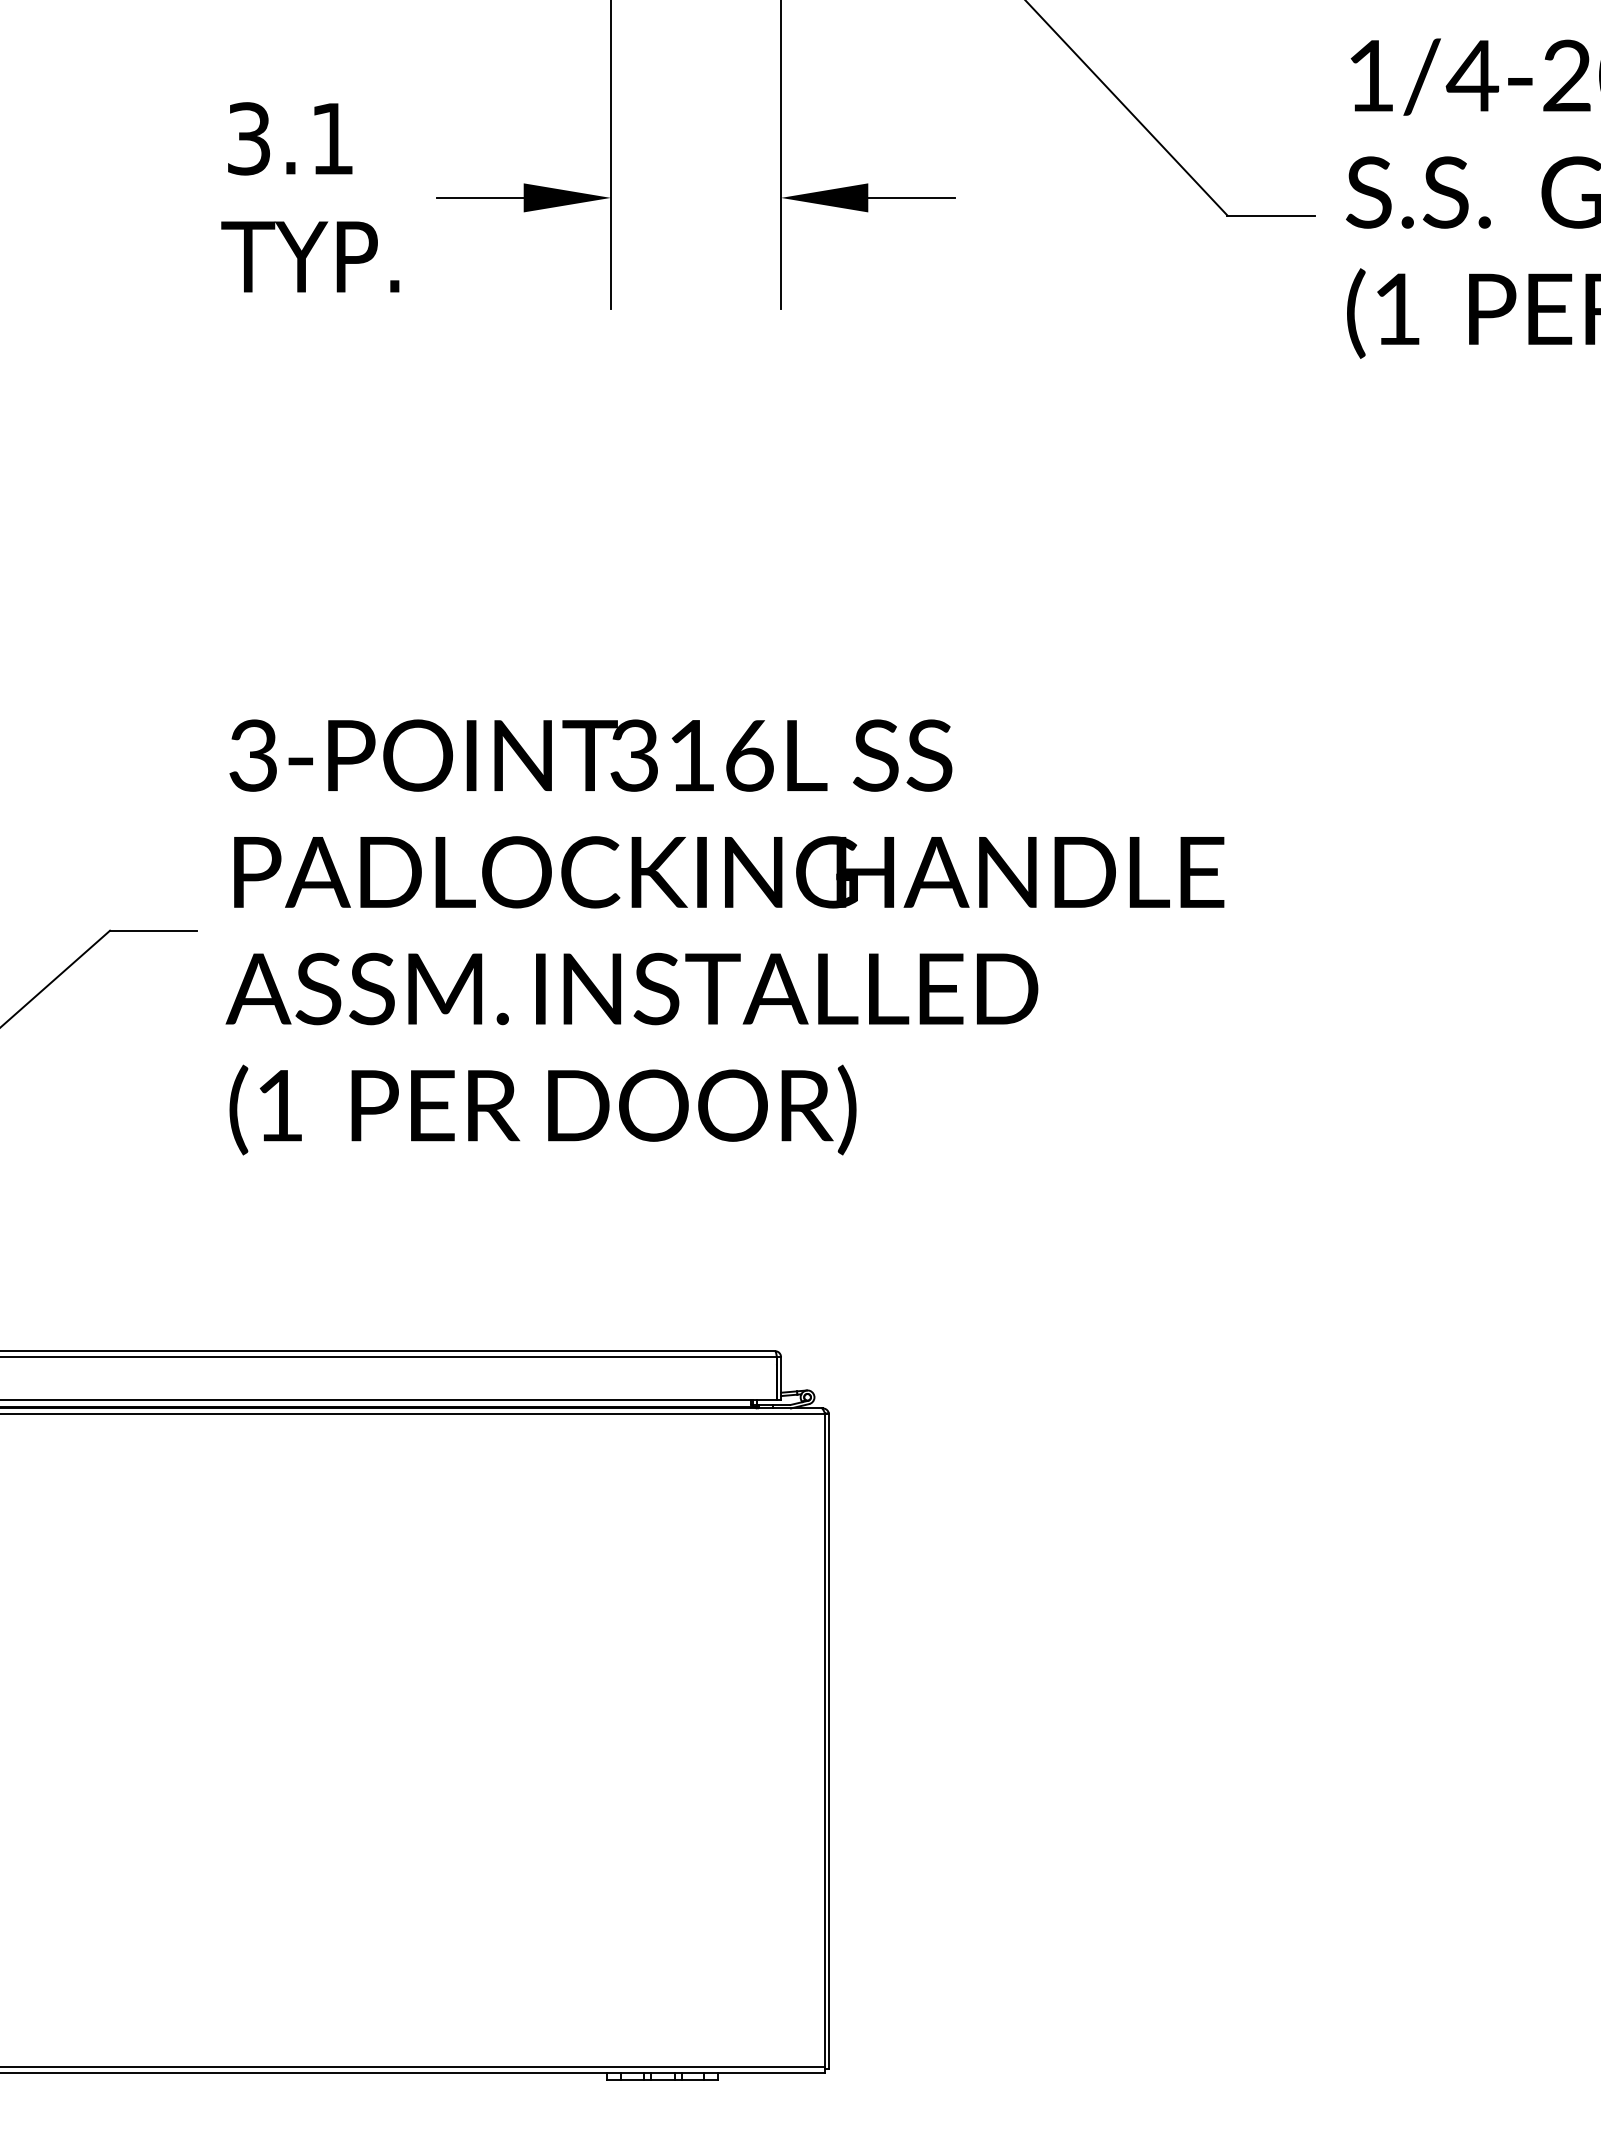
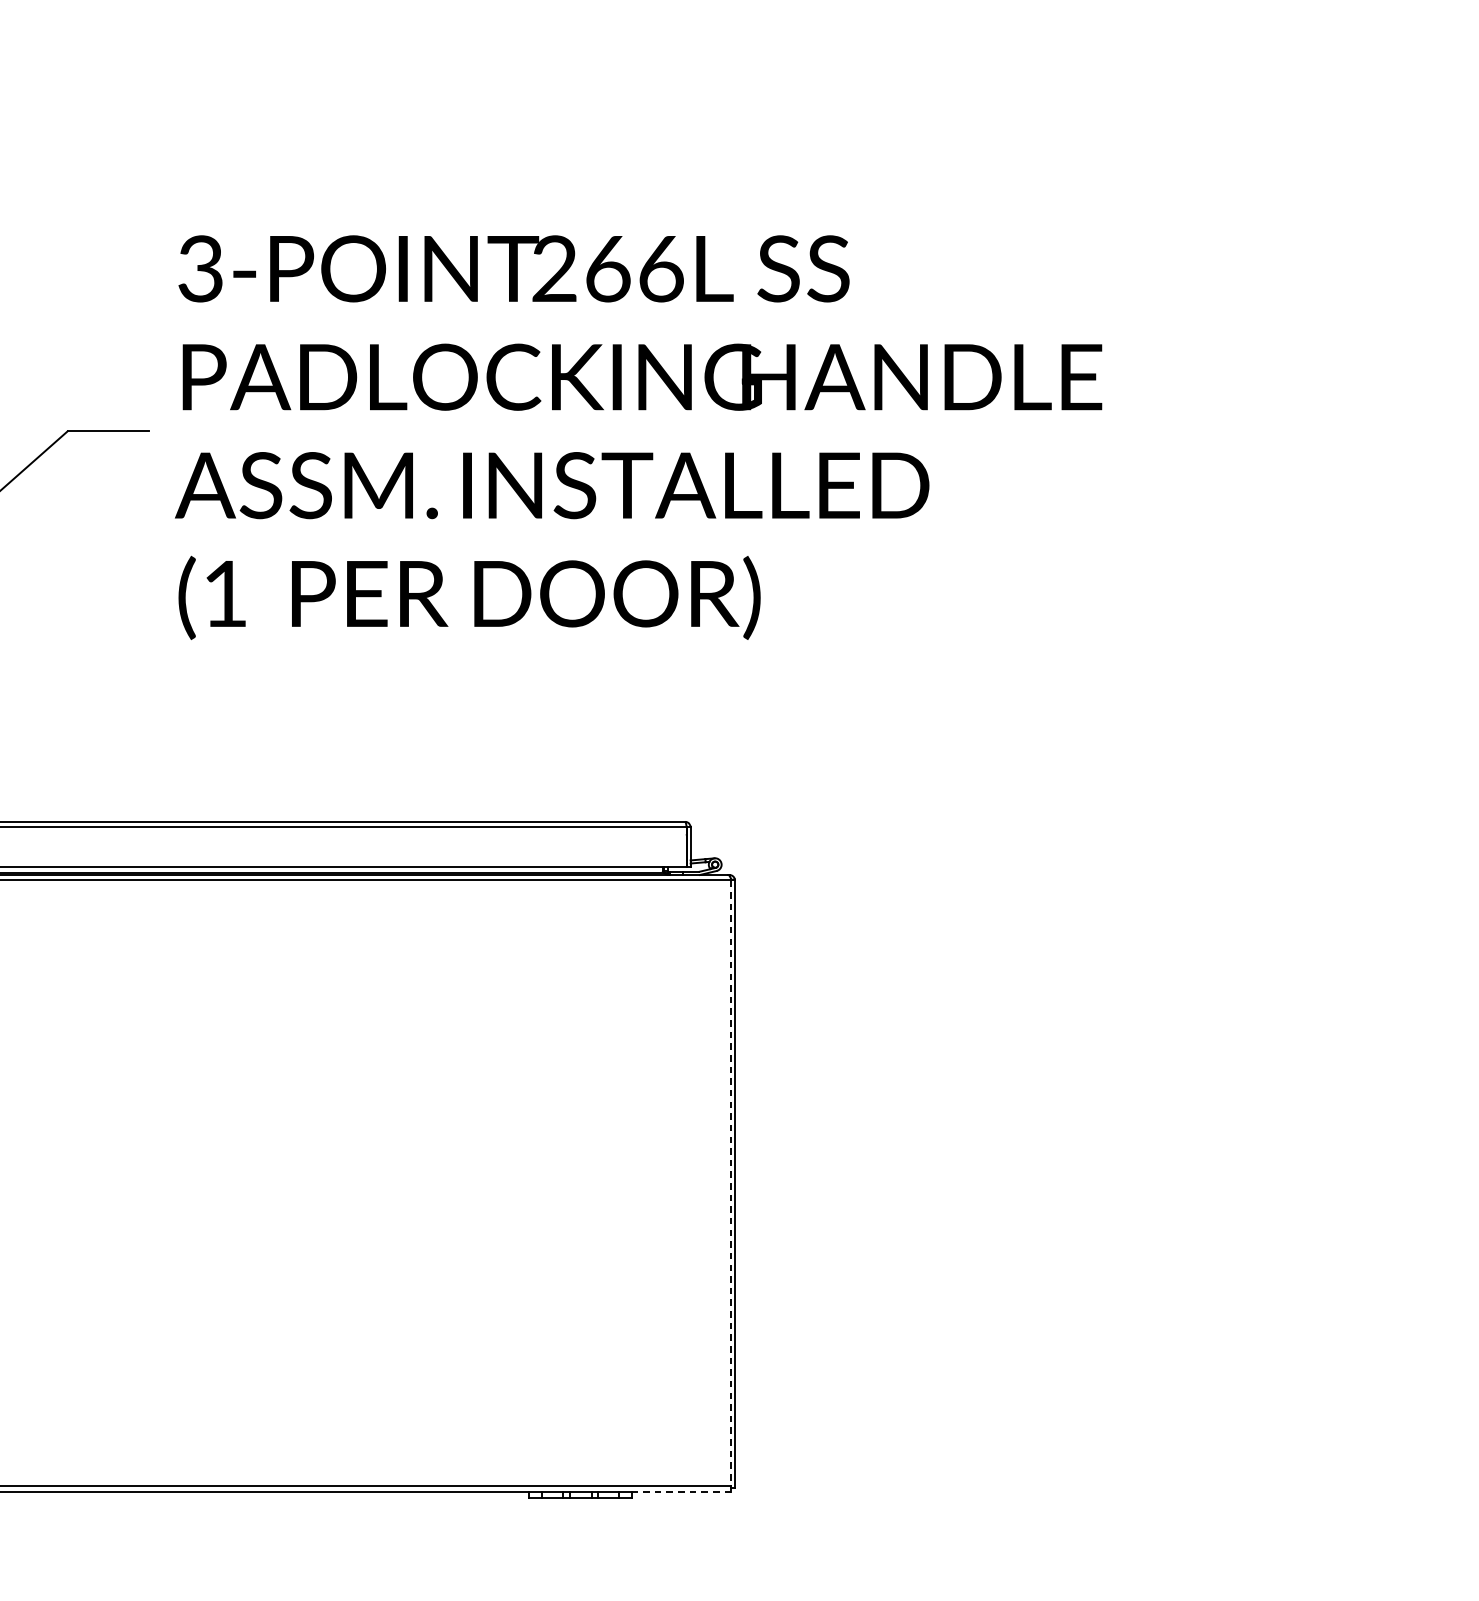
text: (663, 755) -> (581, 268), 316L -> 266L
line: (824, 1741) -> (730, 1184), solid -> dashed
line: (770, 2072) -> (680, 1491), solid -> dashed

